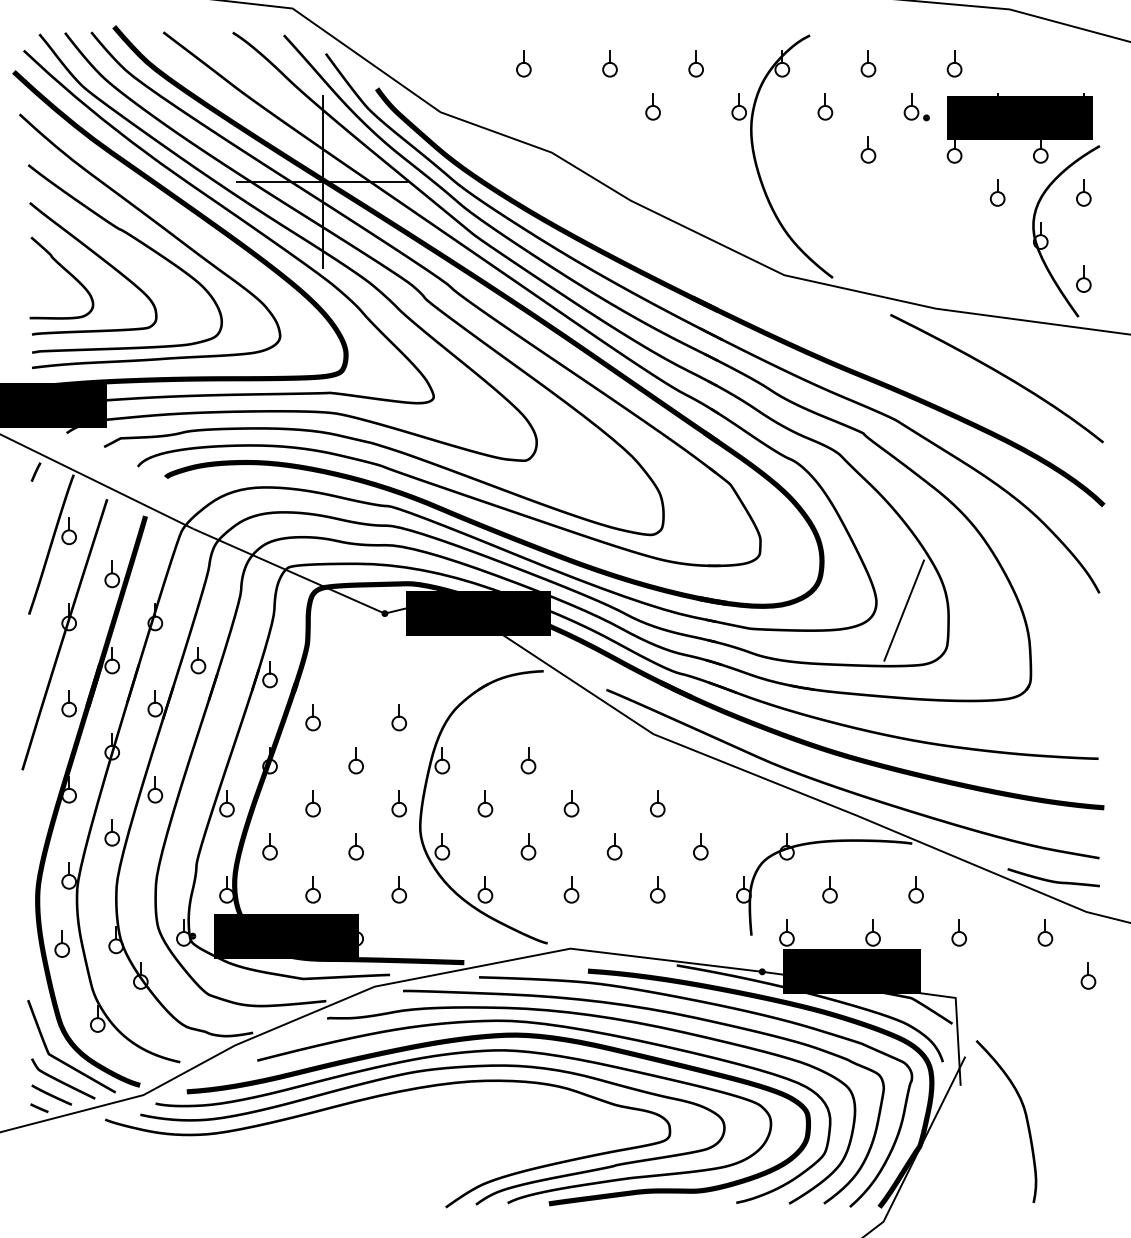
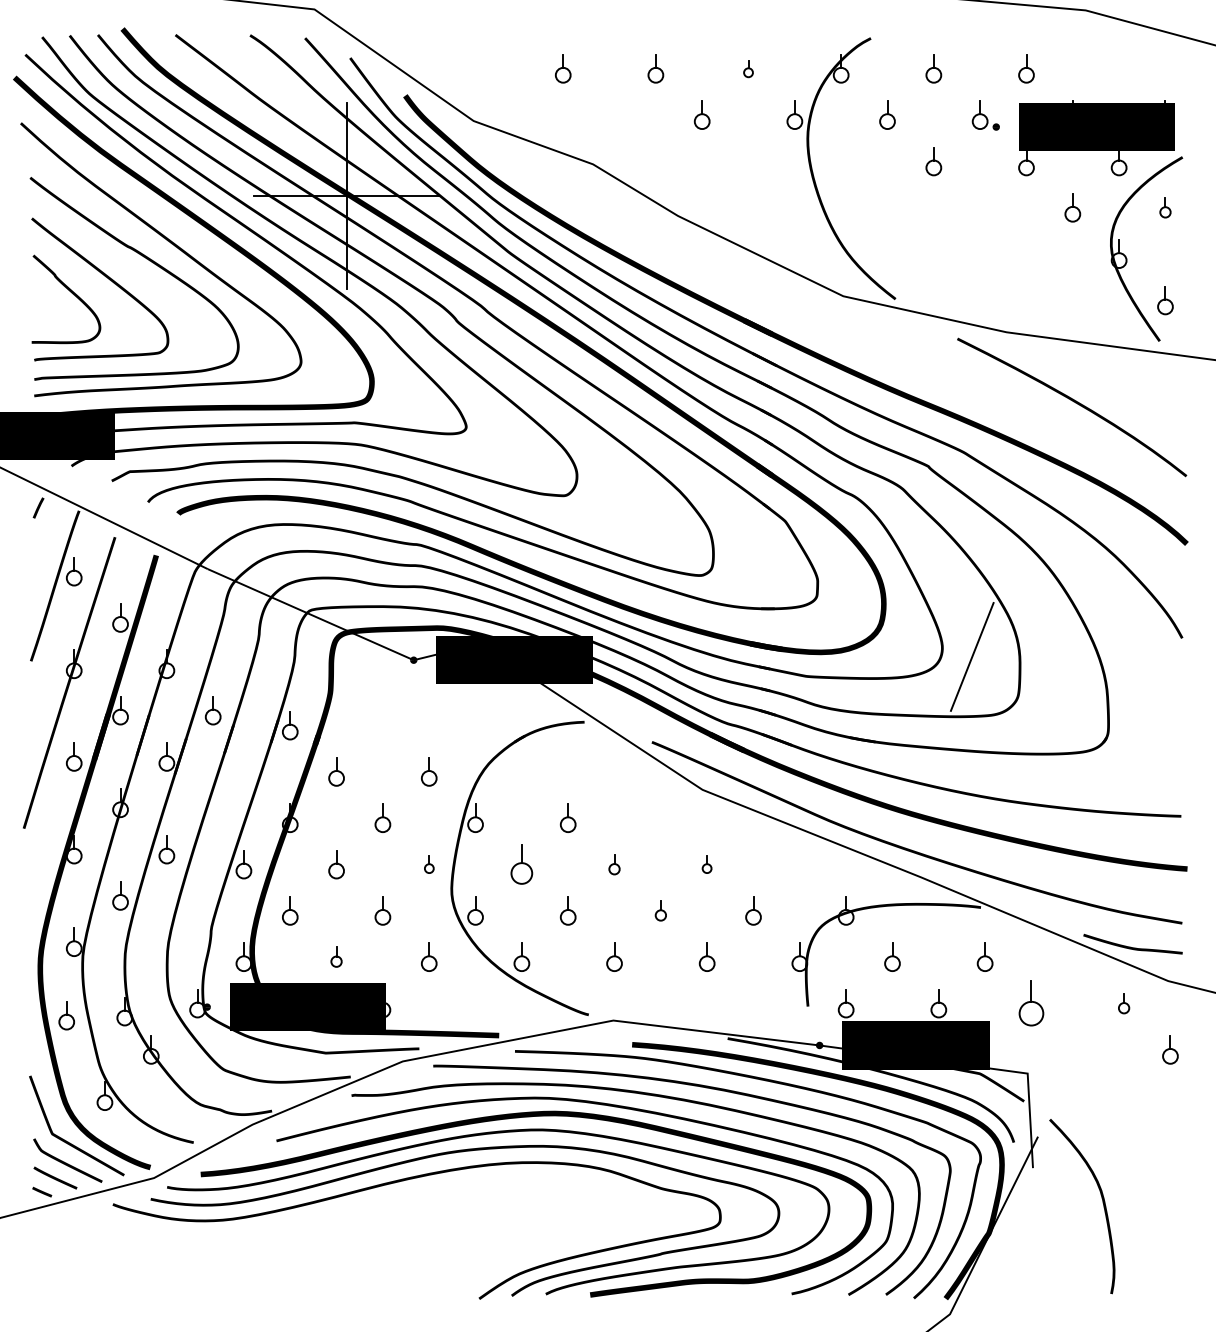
part: (696, 63) -> (748, 68), size x0.6
part: (1083, 192) -> (1165, 207), size x0.7
part: (399, 803) -> (429, 864), size x0.6
part: (485, 803) -> (521, 864), size x1.4
part: (571, 803) -> (614, 864), size x0.7
part: (657, 803) -> (706, 864), size x0.6
part: (614, 846) -> (660, 910), size x0.7
part: (313, 889) -> (336, 956), size x0.7
part: (959, 932) -> (1031, 1003), size x1.6
part: (1044, 932) -> (1123, 1003), size x0.7

